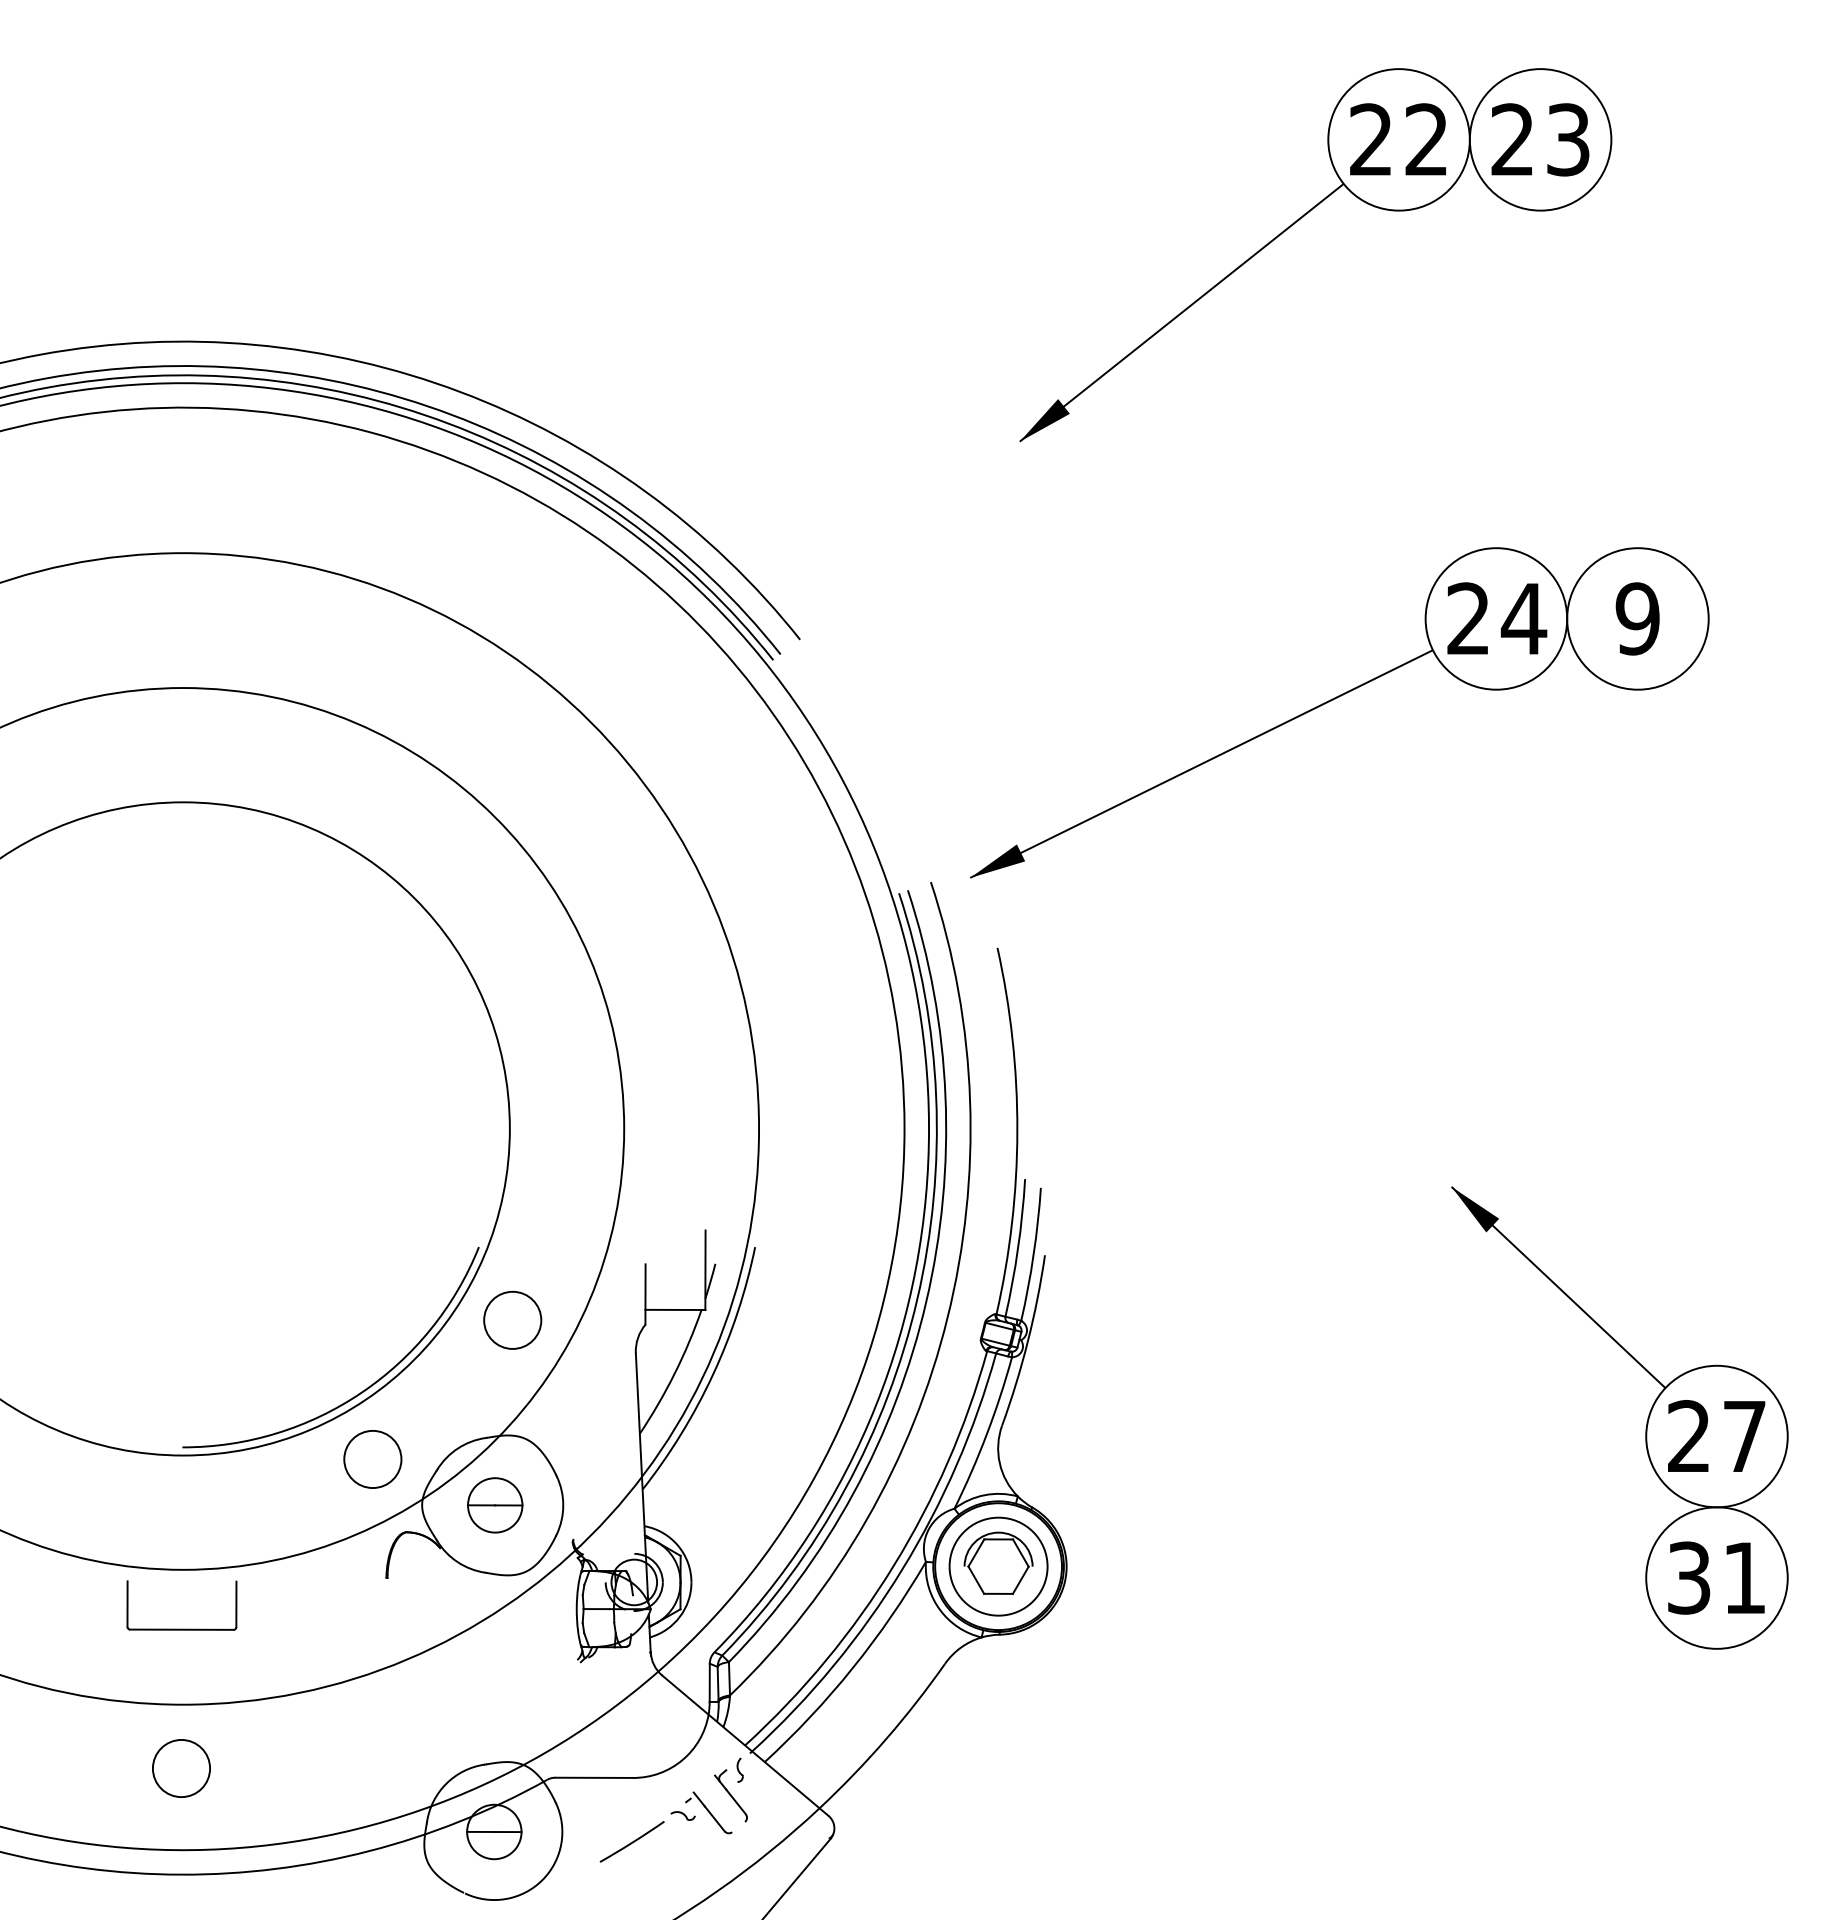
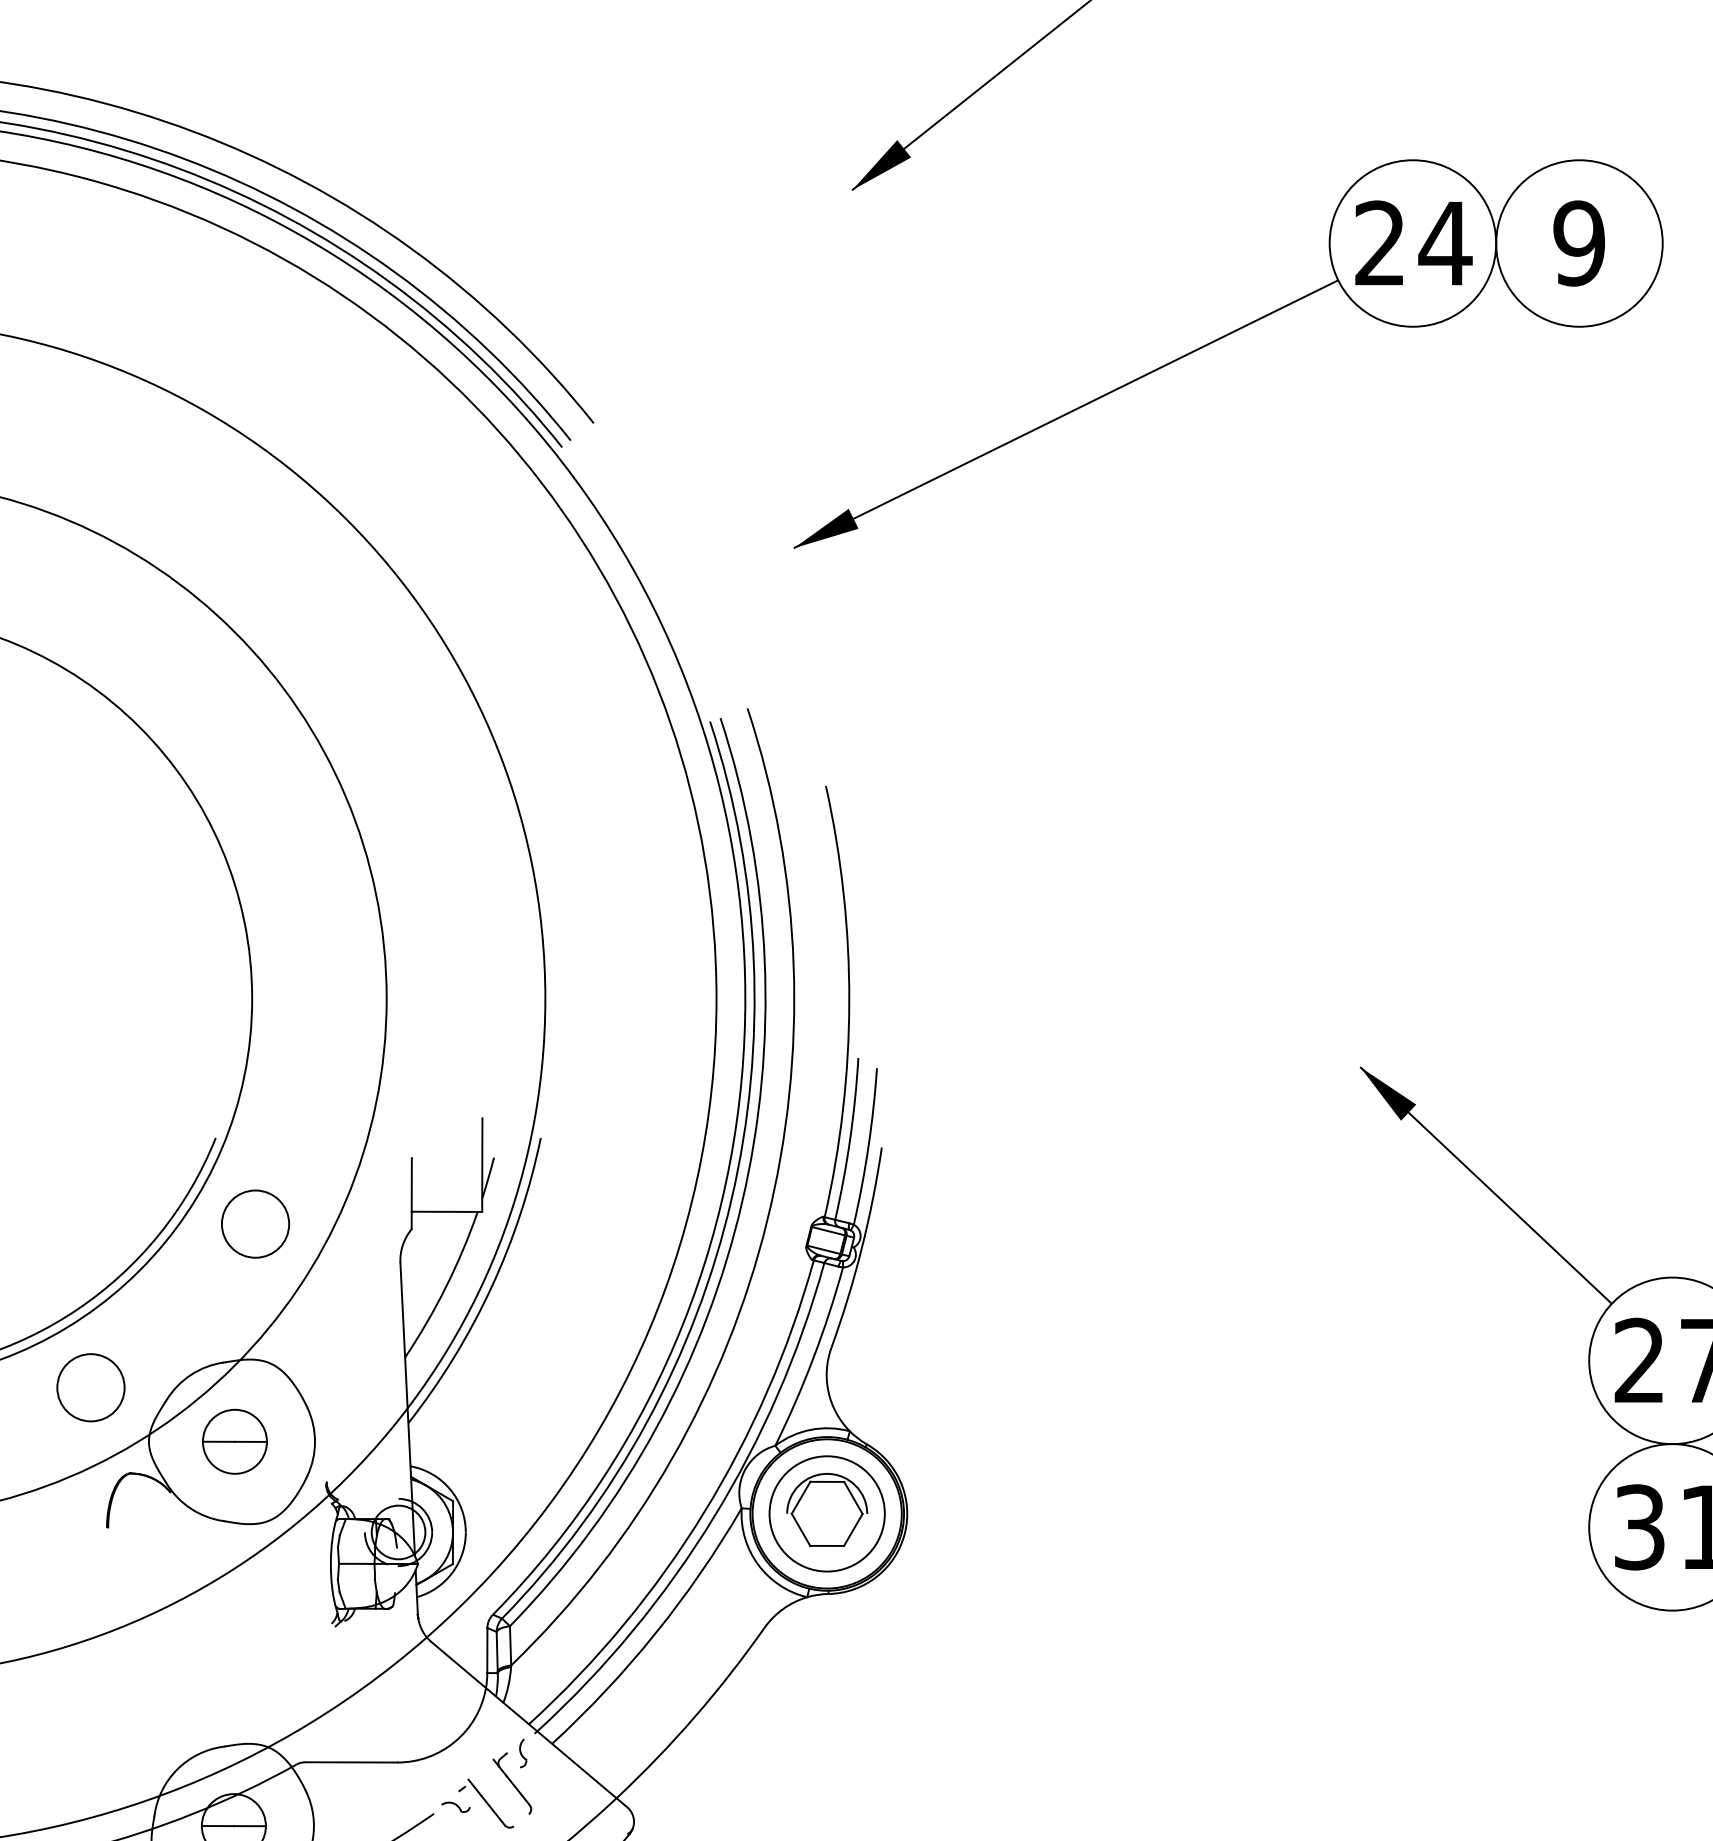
part: (1333, 700) -> (1221, 339), moved

